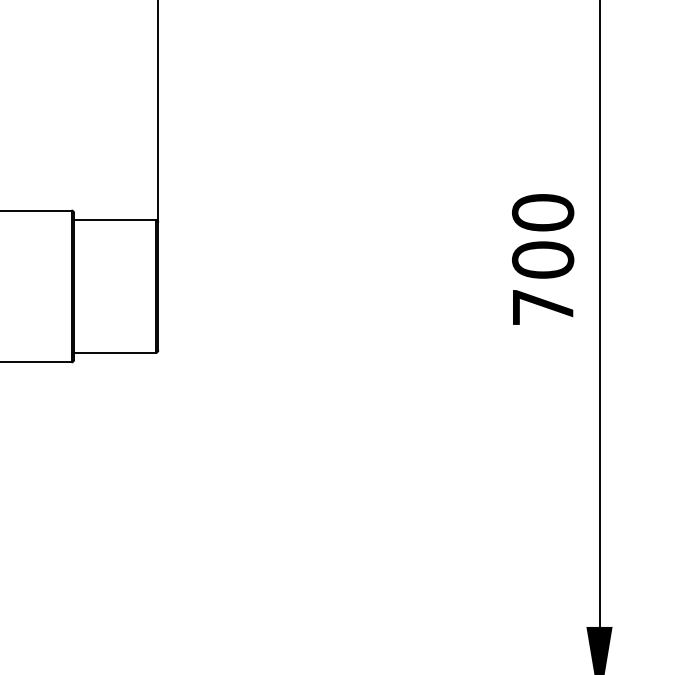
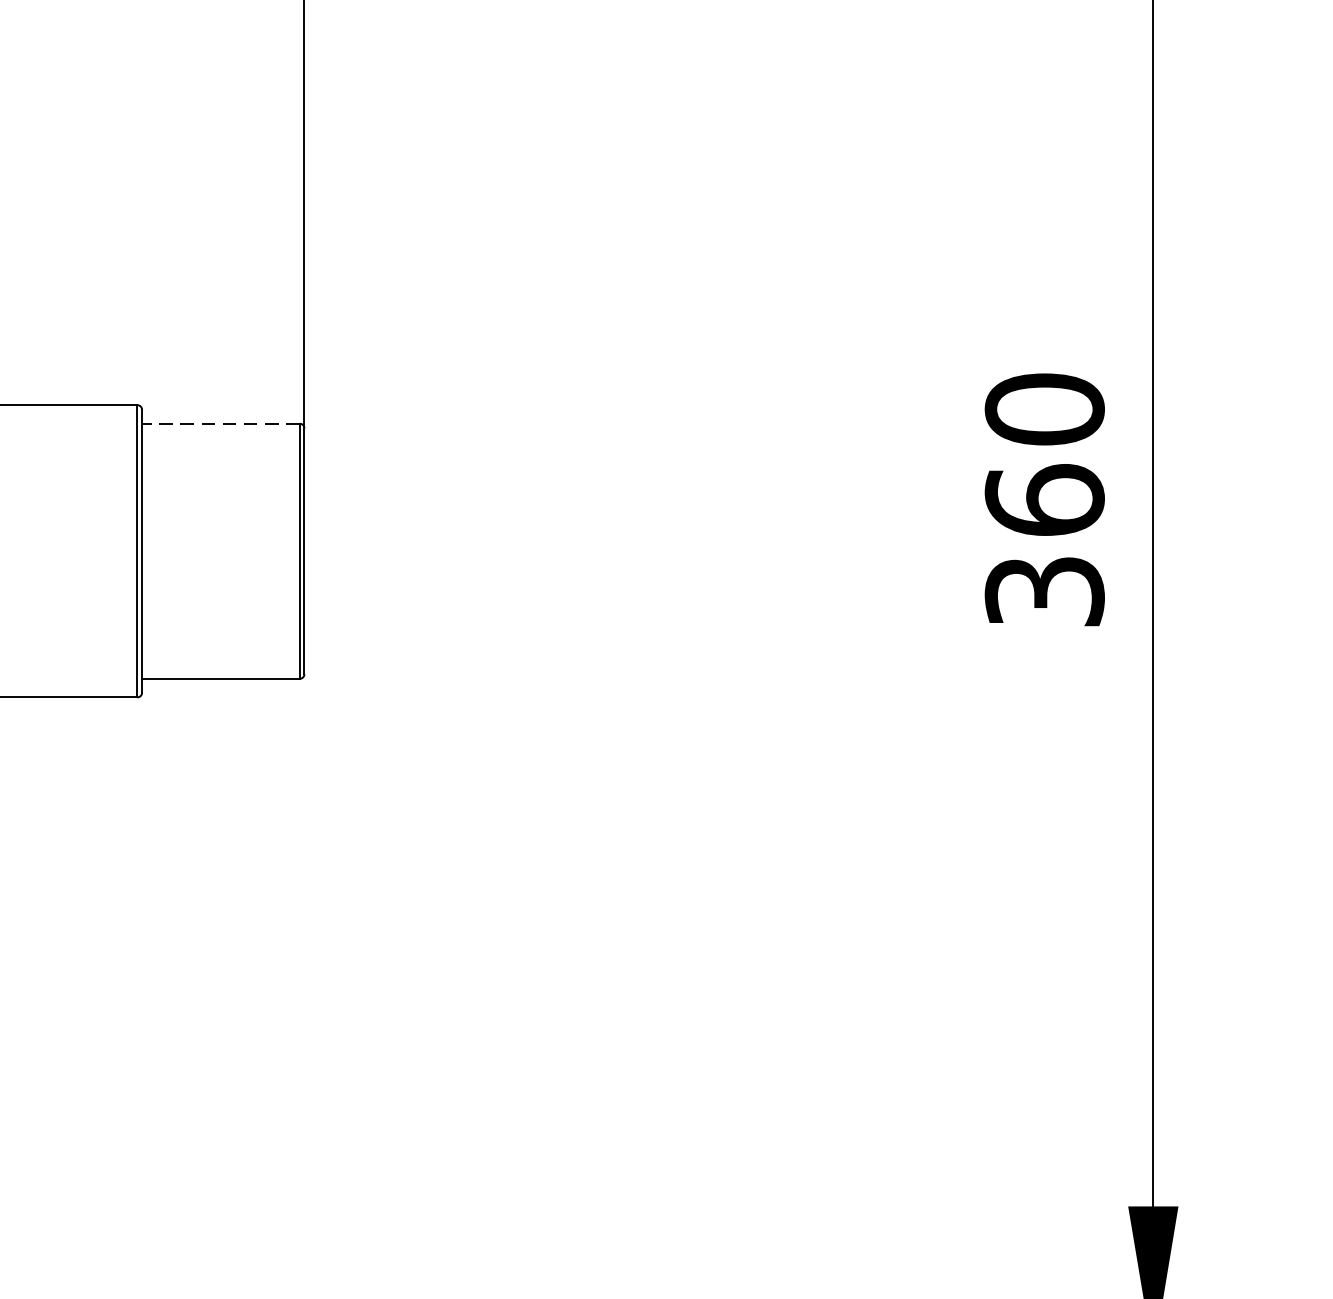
line: (114, 220) -> (220, 424), solid -> dashed
text: (543, 283) -> (1045, 545), 700 -> 360

